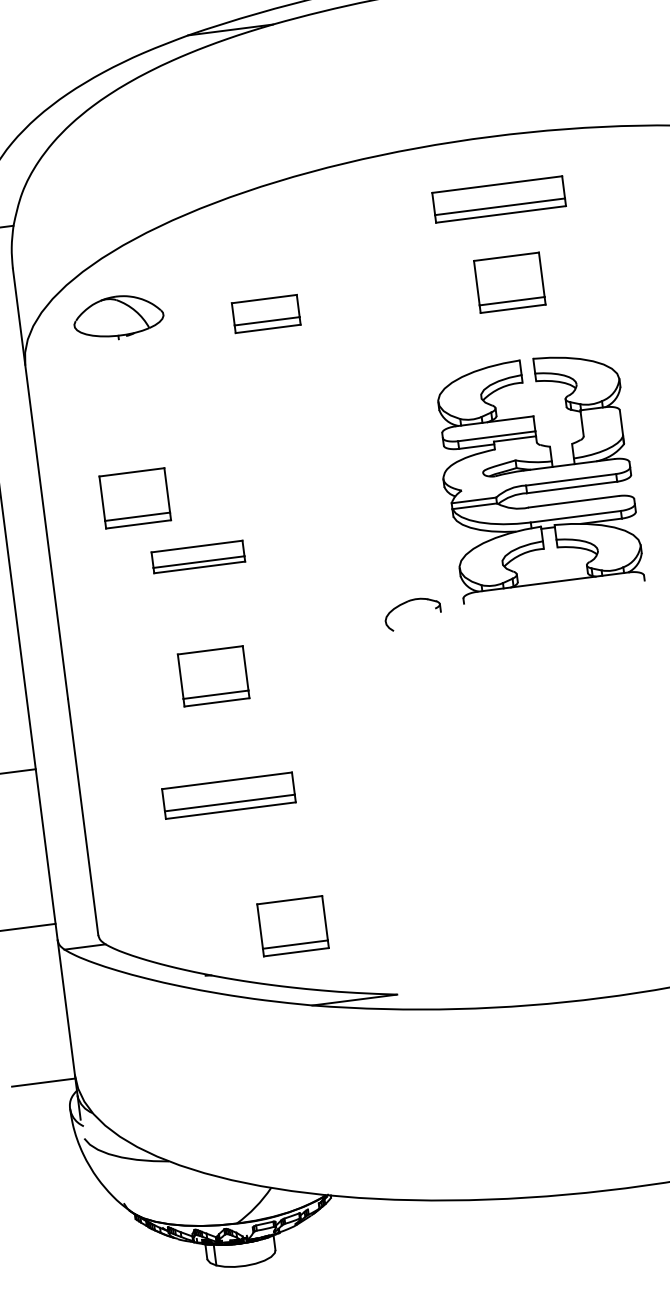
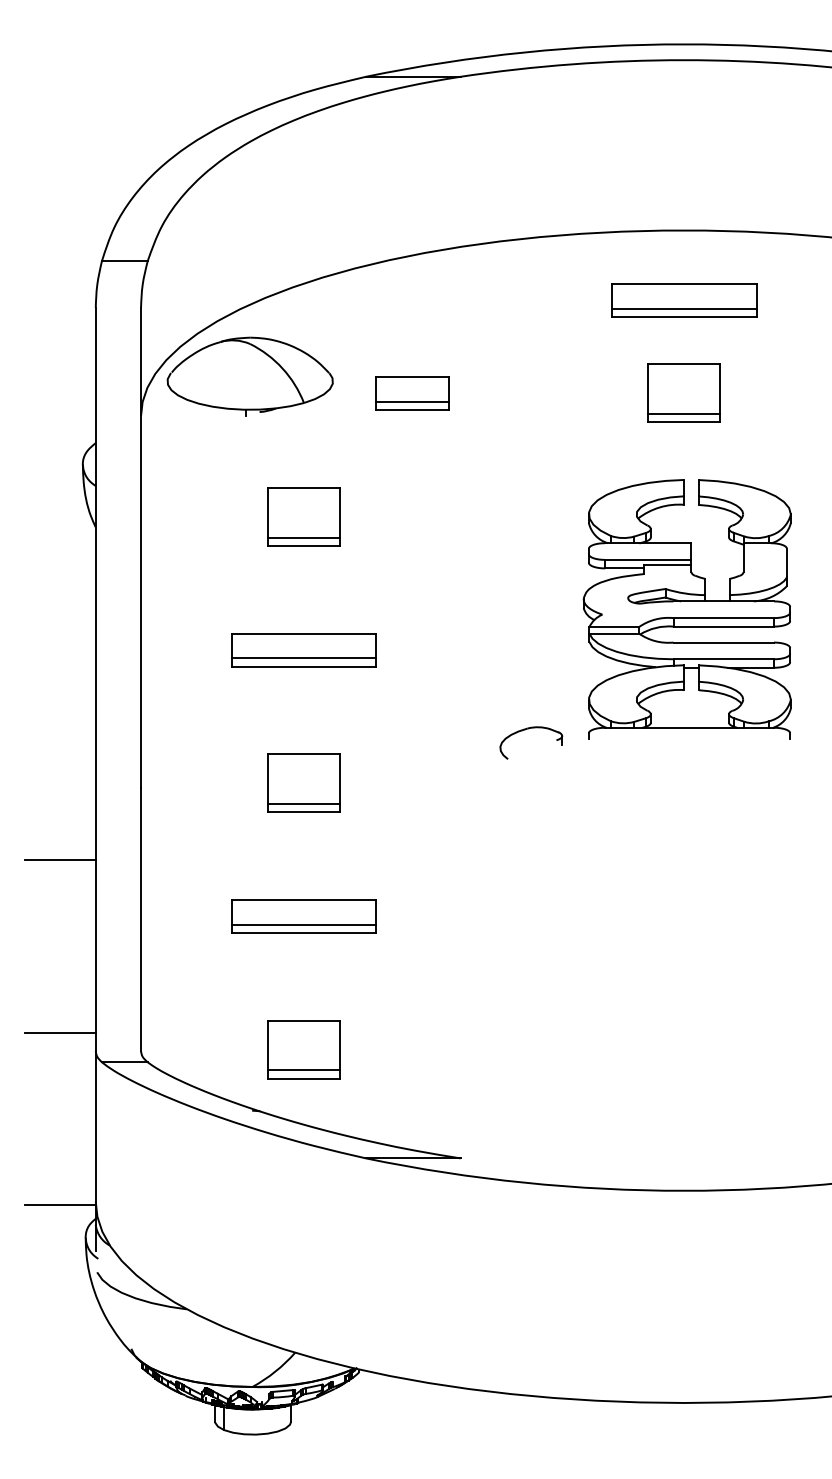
part: (118, 317) -> (249, 376), size x1.67
part: (134, 497) -> (303, 516), moved
part: (197, 557) -> (303, 650), size x1.43
part: (292, 926) -> (303, 1049), moved

